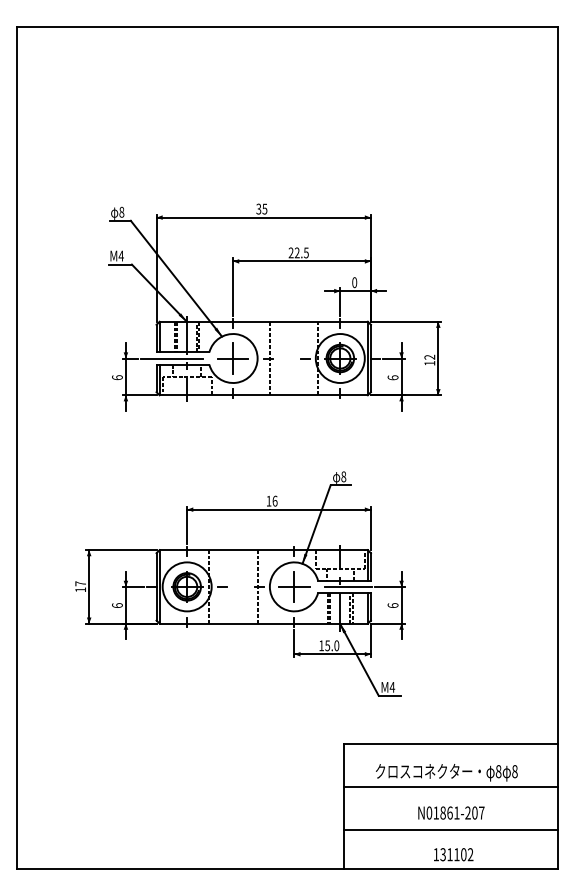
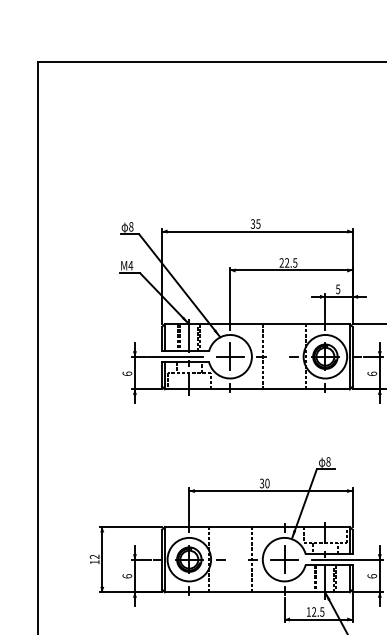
text: (354, 282) -> (338, 289), 0 -> 5
text: (271, 500) -> (264, 482), 16 -> 30
text: (80, 583) -> (94, 556), 17 -> 12
text: (332, 645) -> (318, 611), 15.0 -> 12.5

